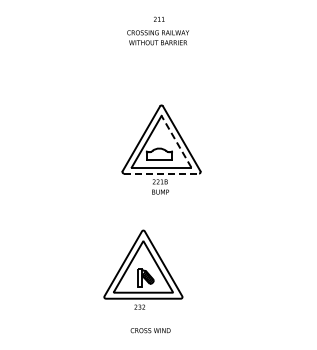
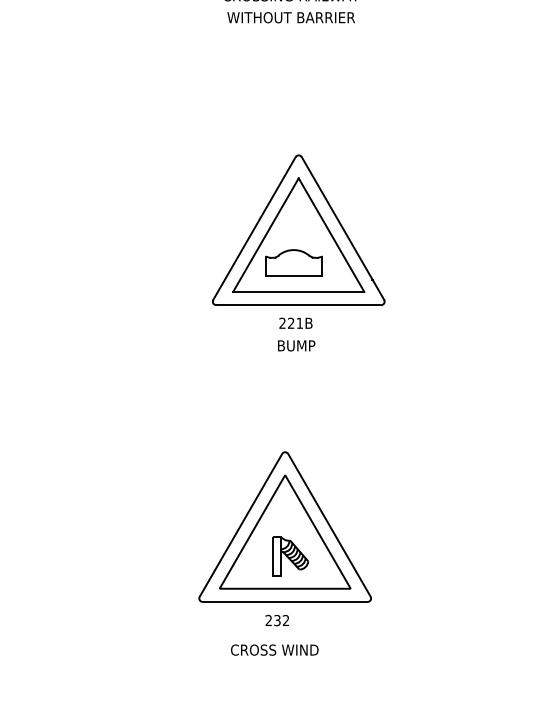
line: (176, 141) -> (331, 234), dashed -> solid
line: (162, 173) -> (300, 304), dashed -> solid
part: (143, 269) -> (285, 537), moved

